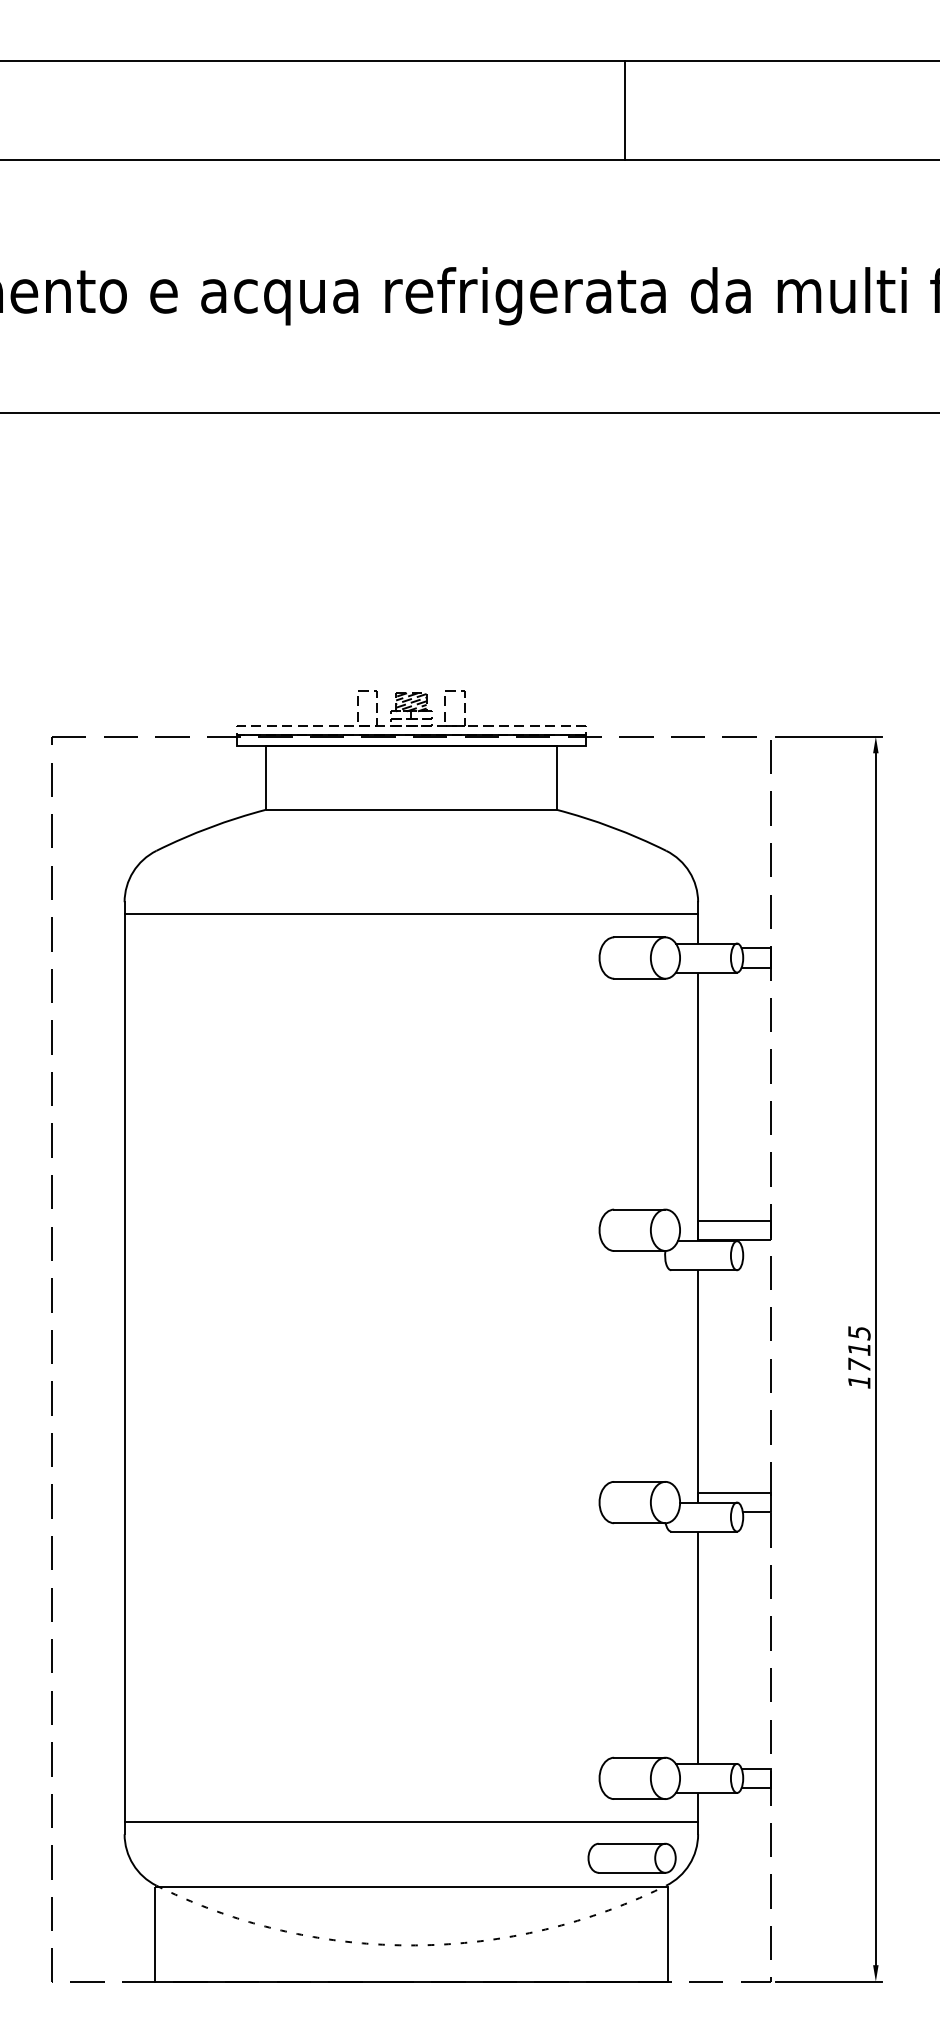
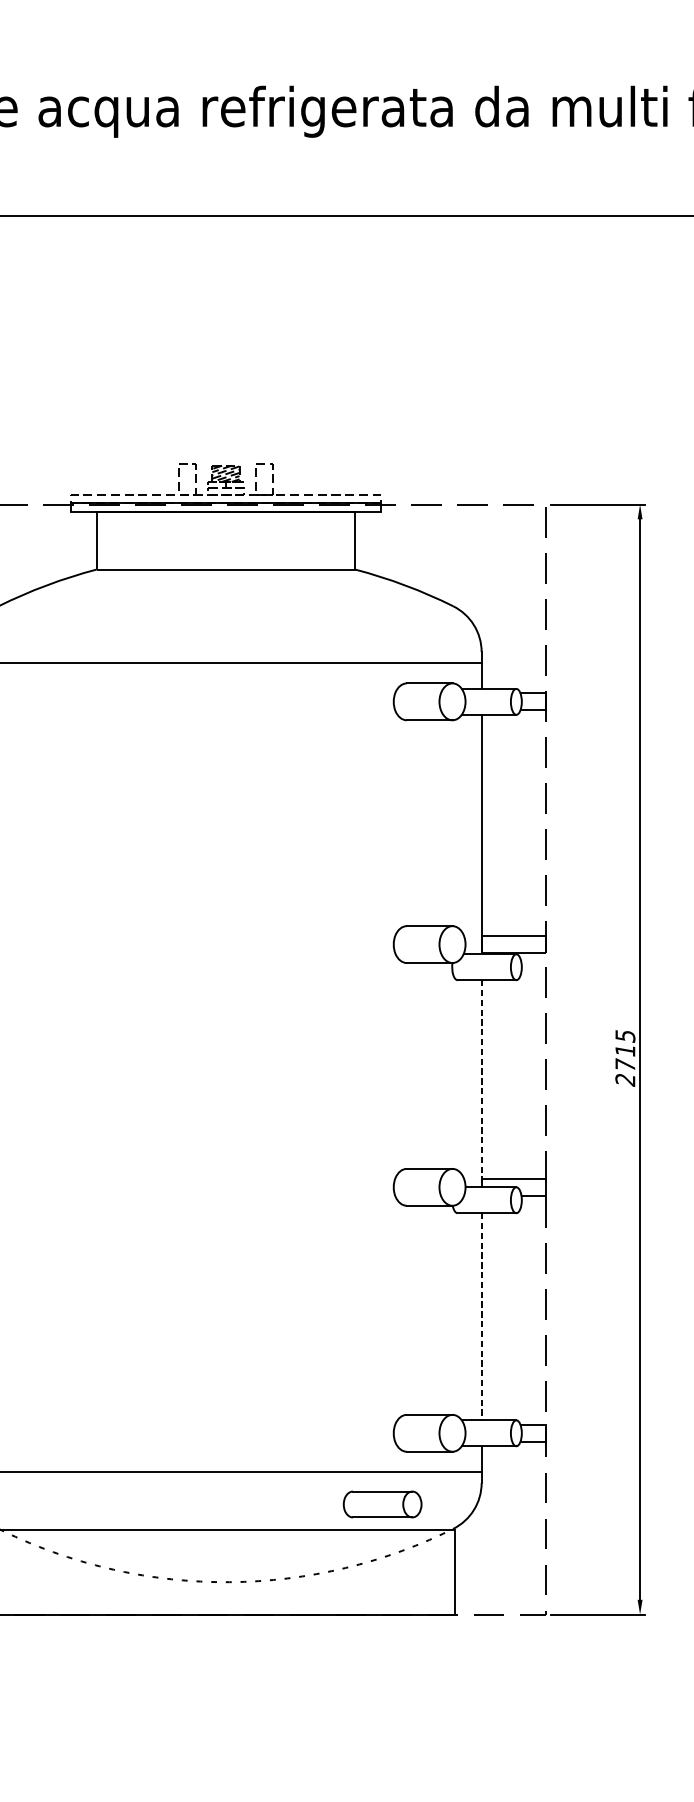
text: (859, 1382) -> (625, 1080), 1715 -> 2715
line: (698, 1386) -> (481, 1083), solid -> dashed
line: (698, 1648) -> (481, 1317), solid -> dashed
part: (631, 1857) -> (382, 1503), moved

